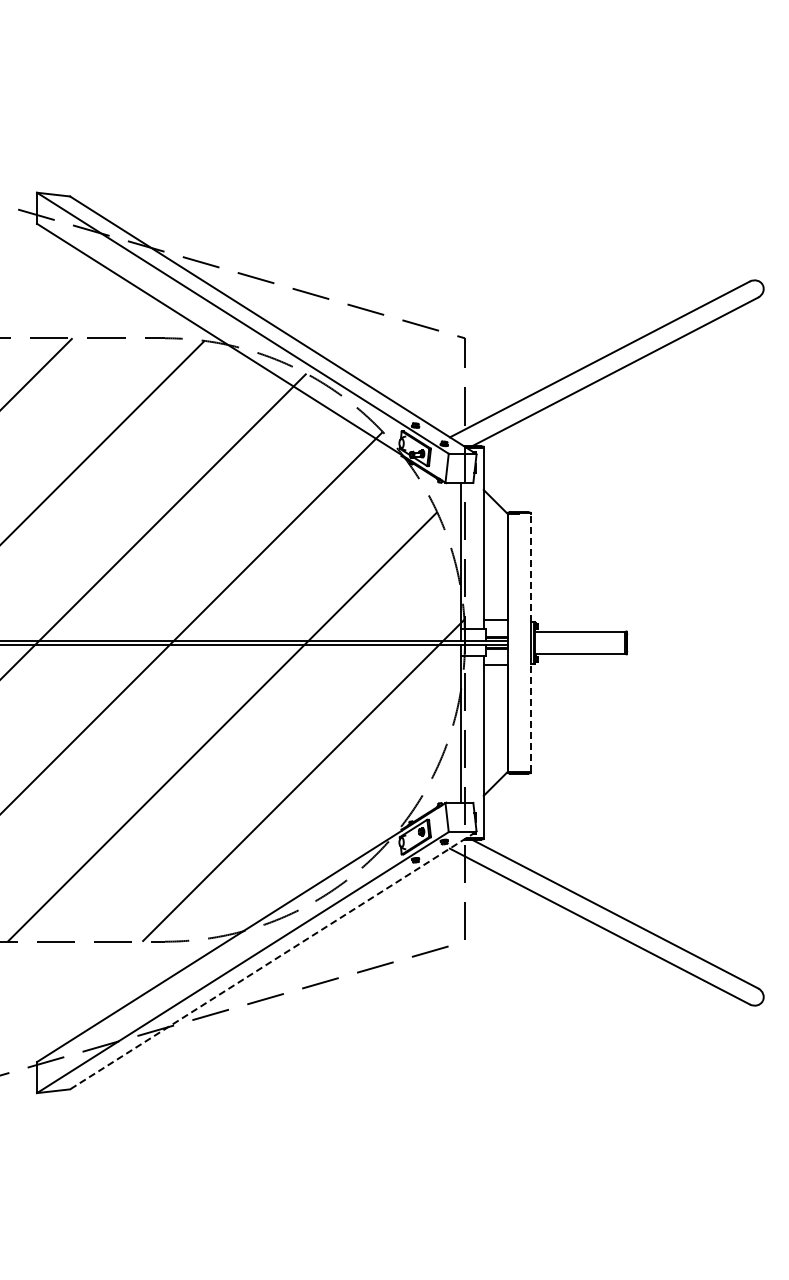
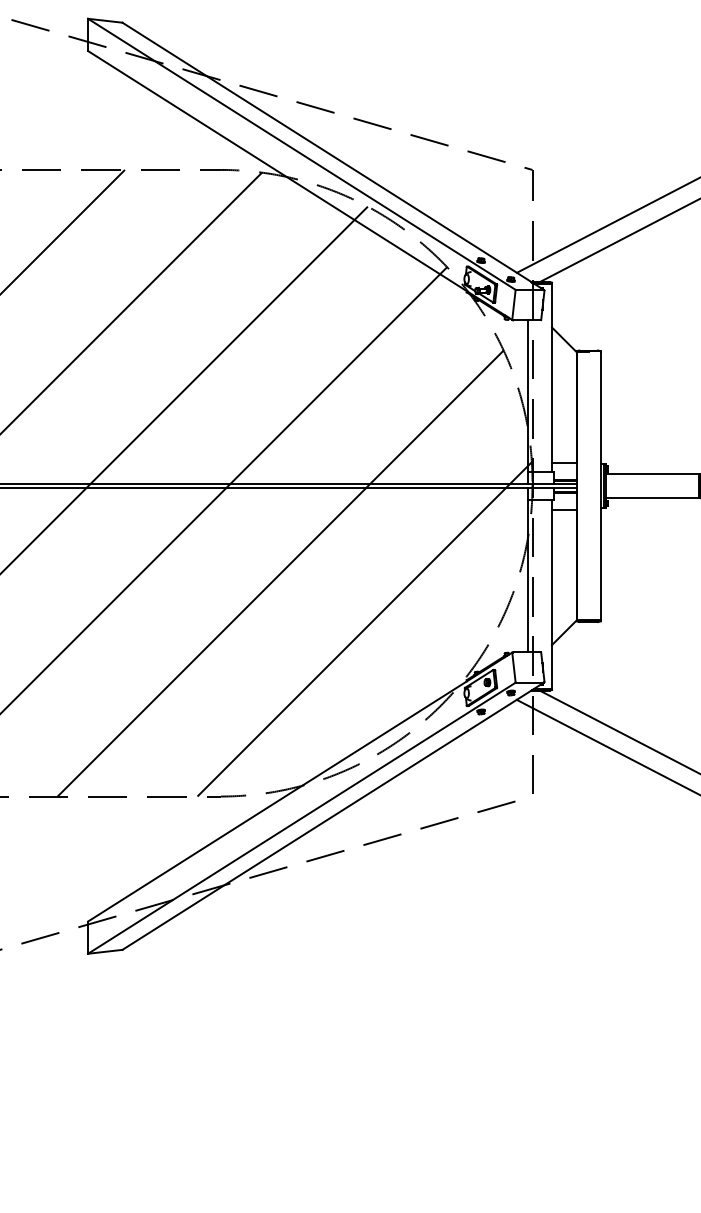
line: (530, 567) -> (600, 407), dashed -> solid
line: (530, 717) -> (600, 563), dashed -> solid
line: (272, 960) -> (332, 816), dashed -> solid

